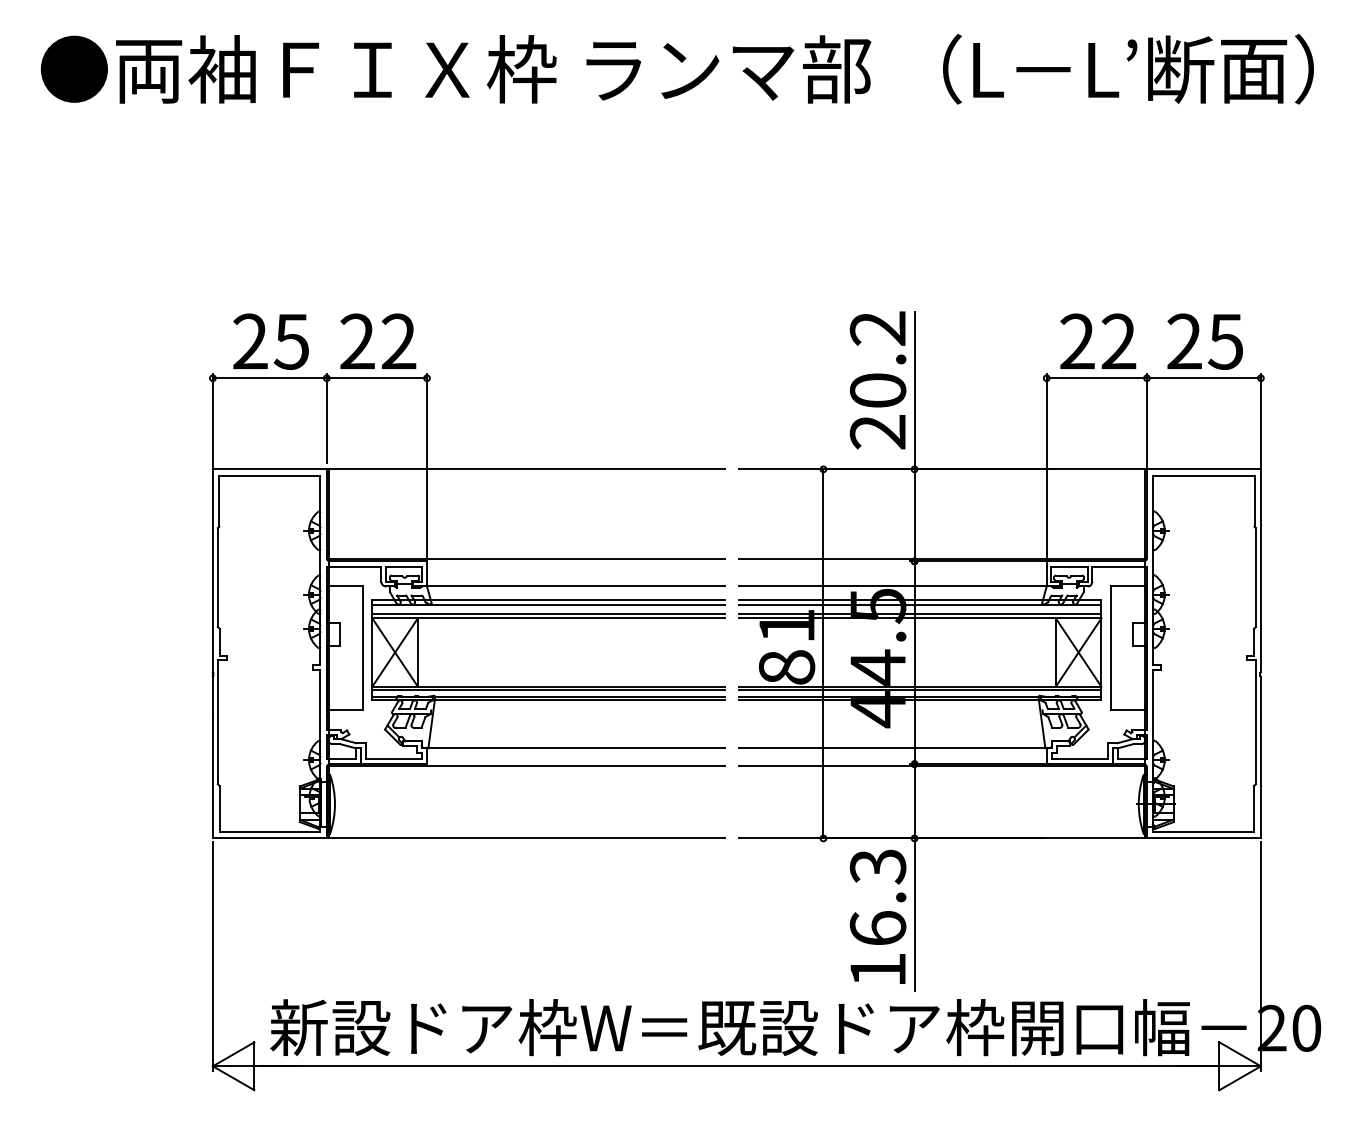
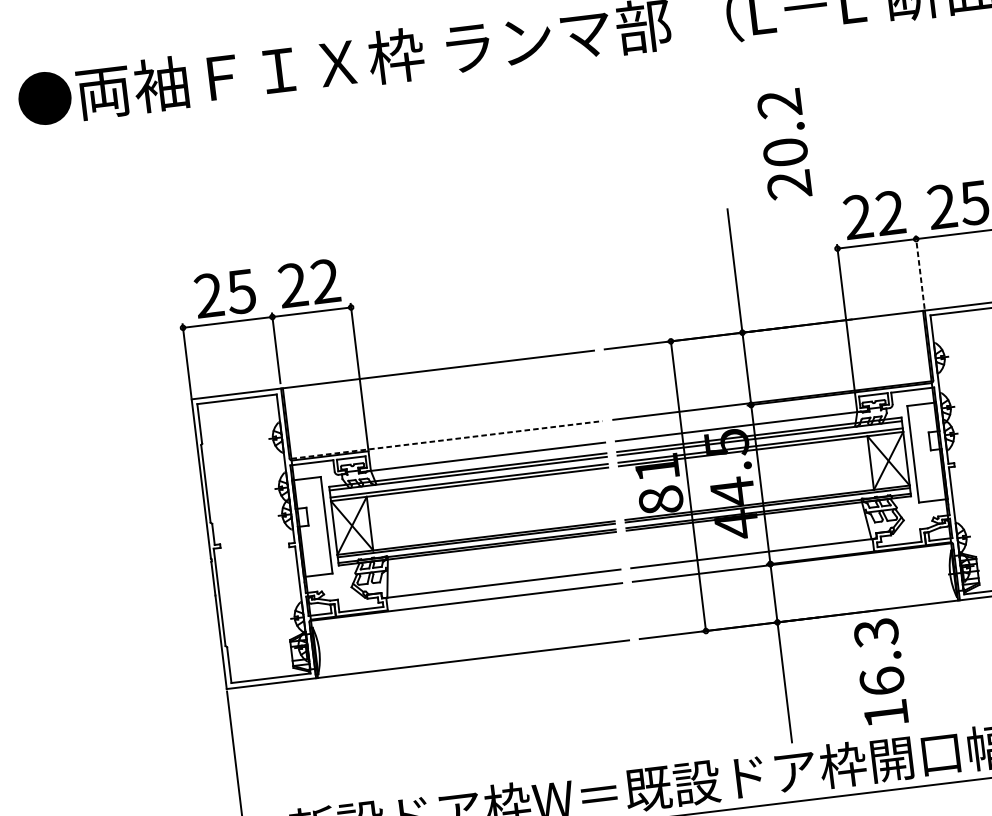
text: (877, 380) -> (784, 144), moved
line: (1146, 420) -> (919, 272), solid -> dashed
line: (527, 559) -> (447, 440), solid -> dashed
text: (877, 916) -> (880, 672), moved

